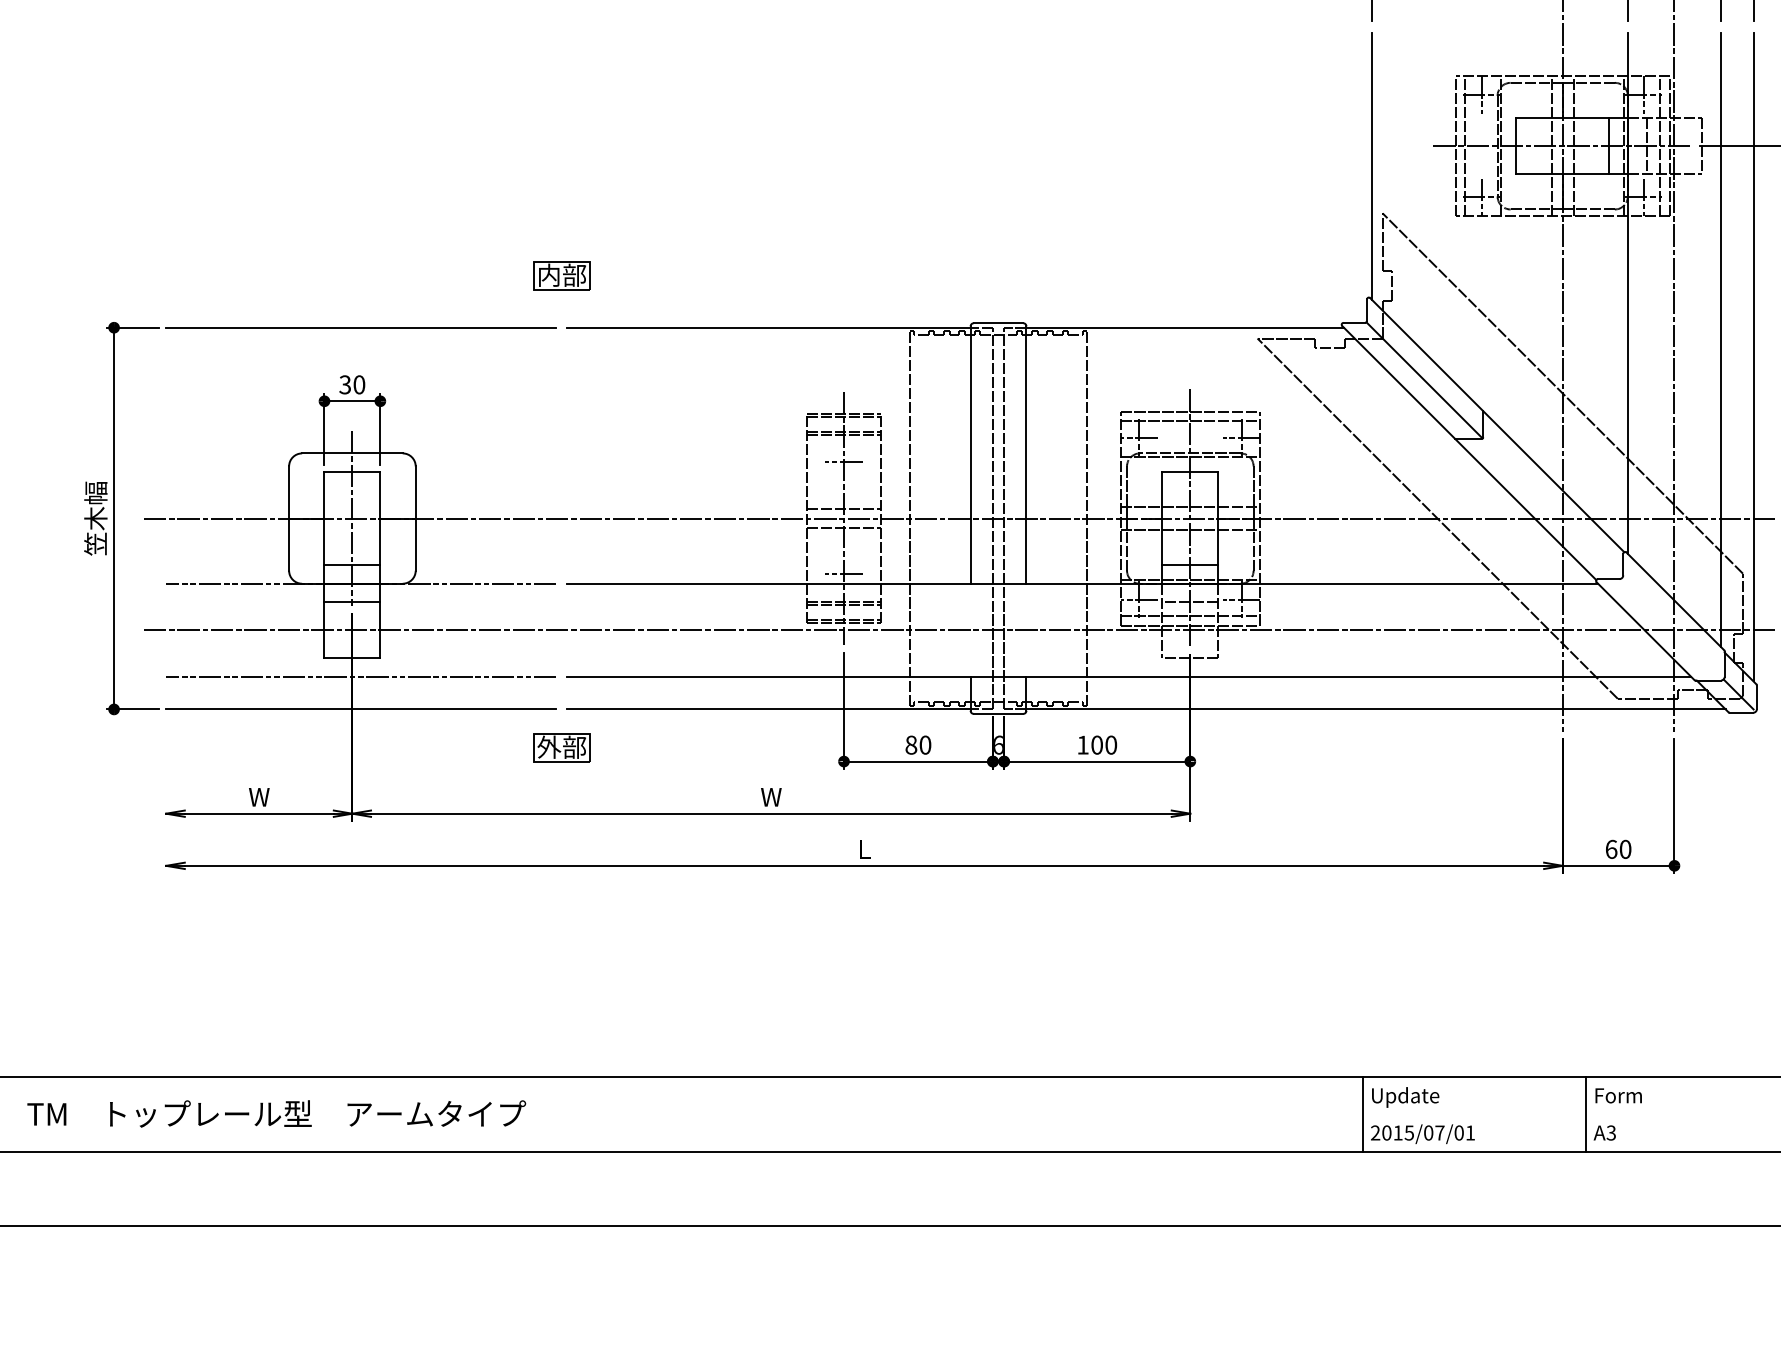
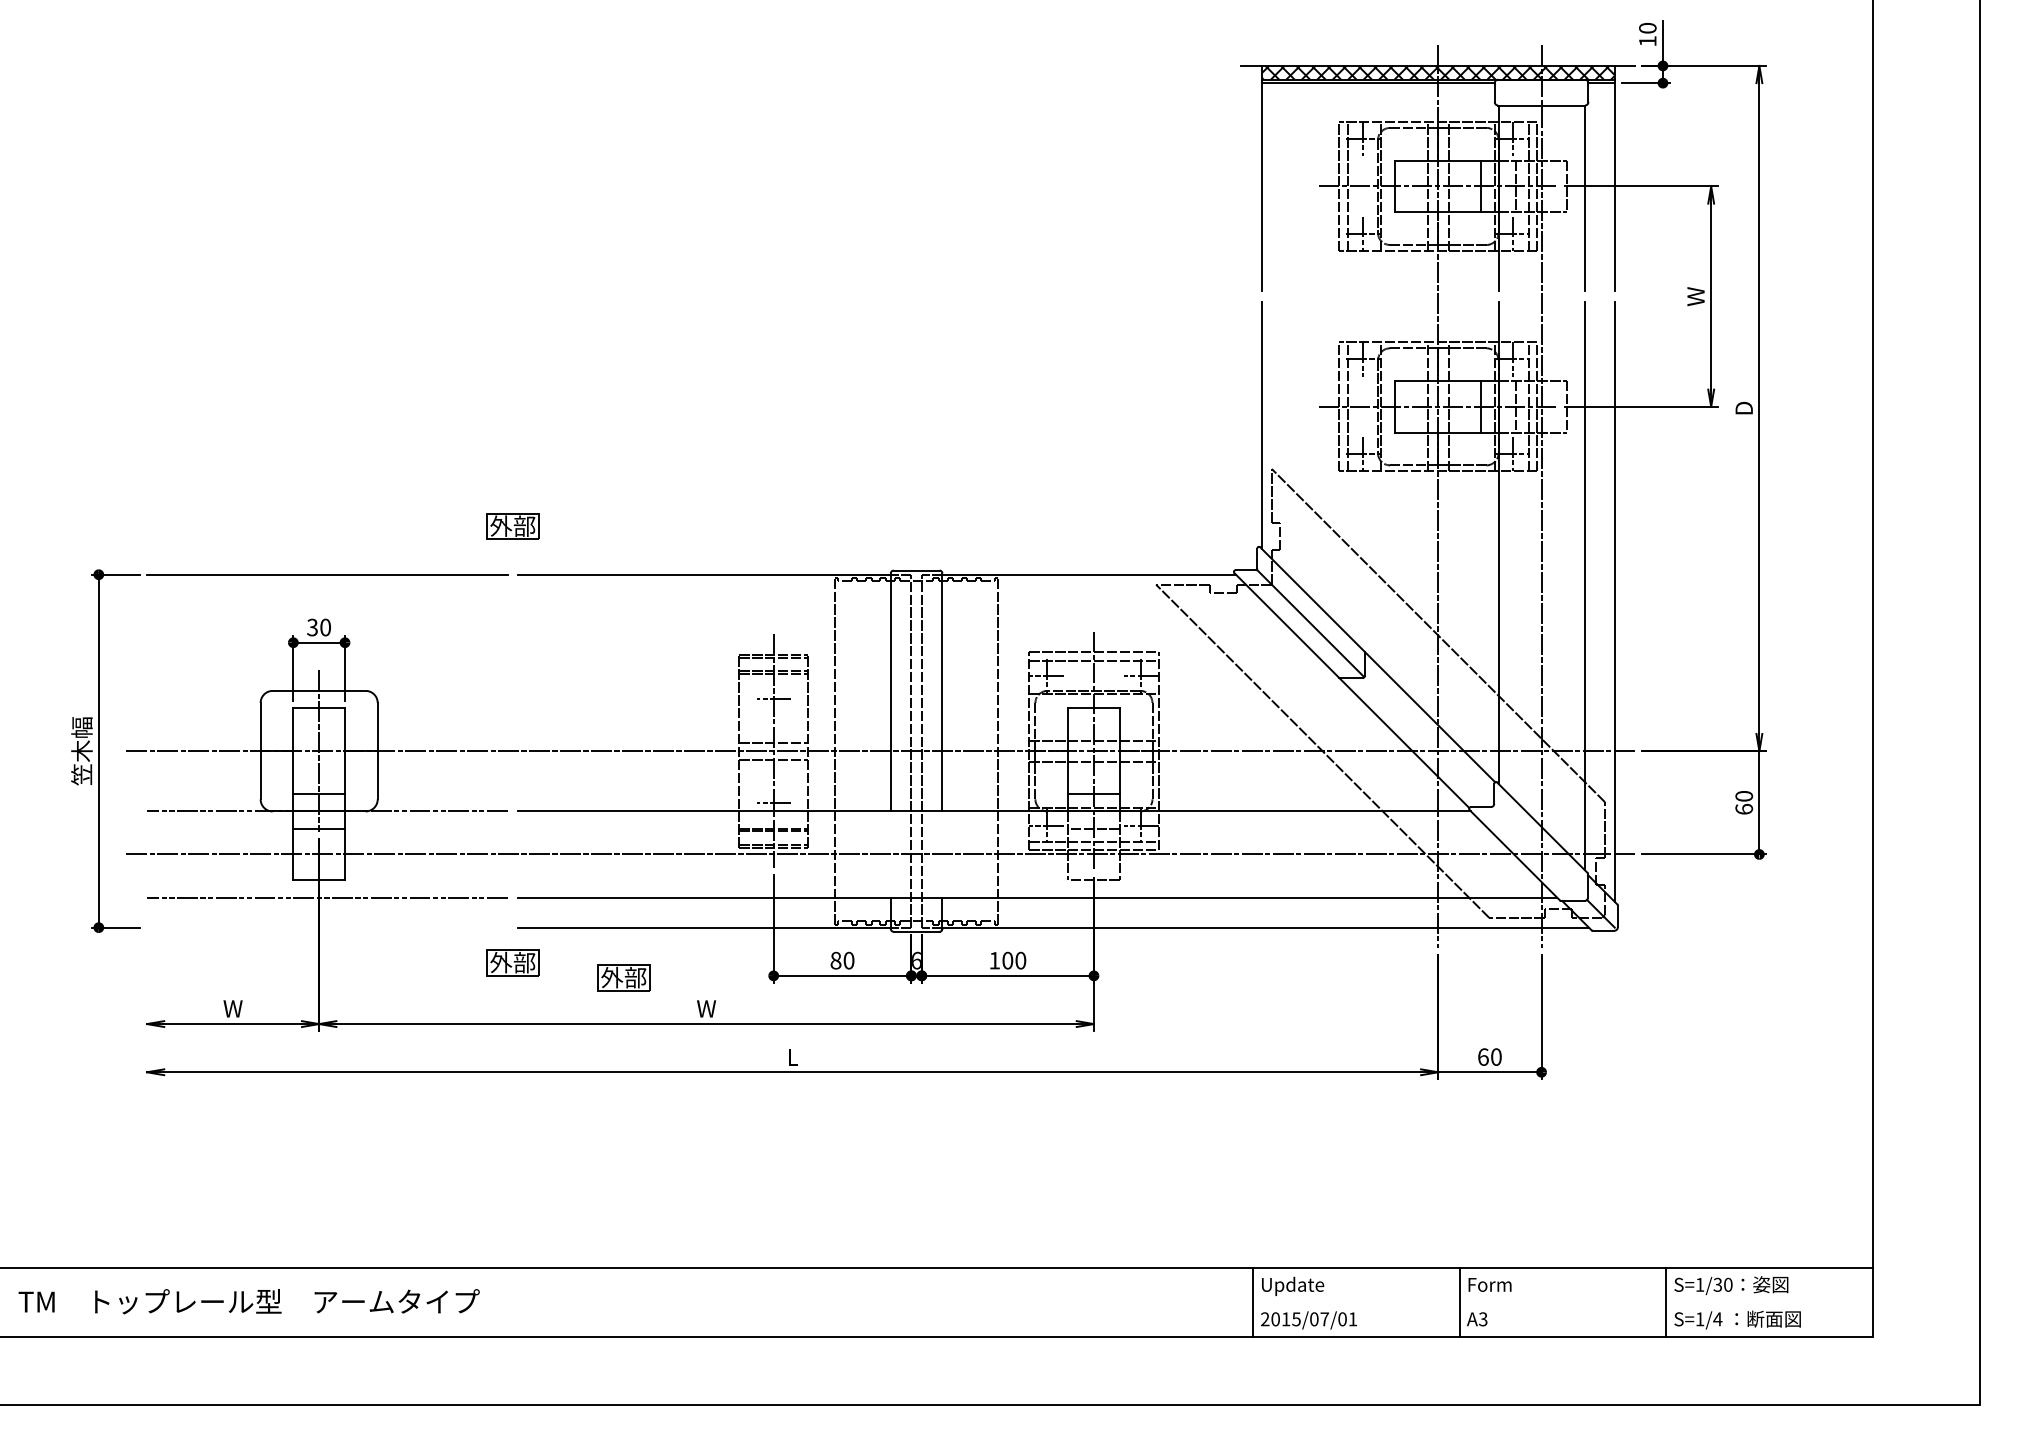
text: (549, 274) -> (501, 525), 内部 -> 外部
line: (361, 709) -> (327, 927), removed
part: (681, 763) -> (623, 977), added

